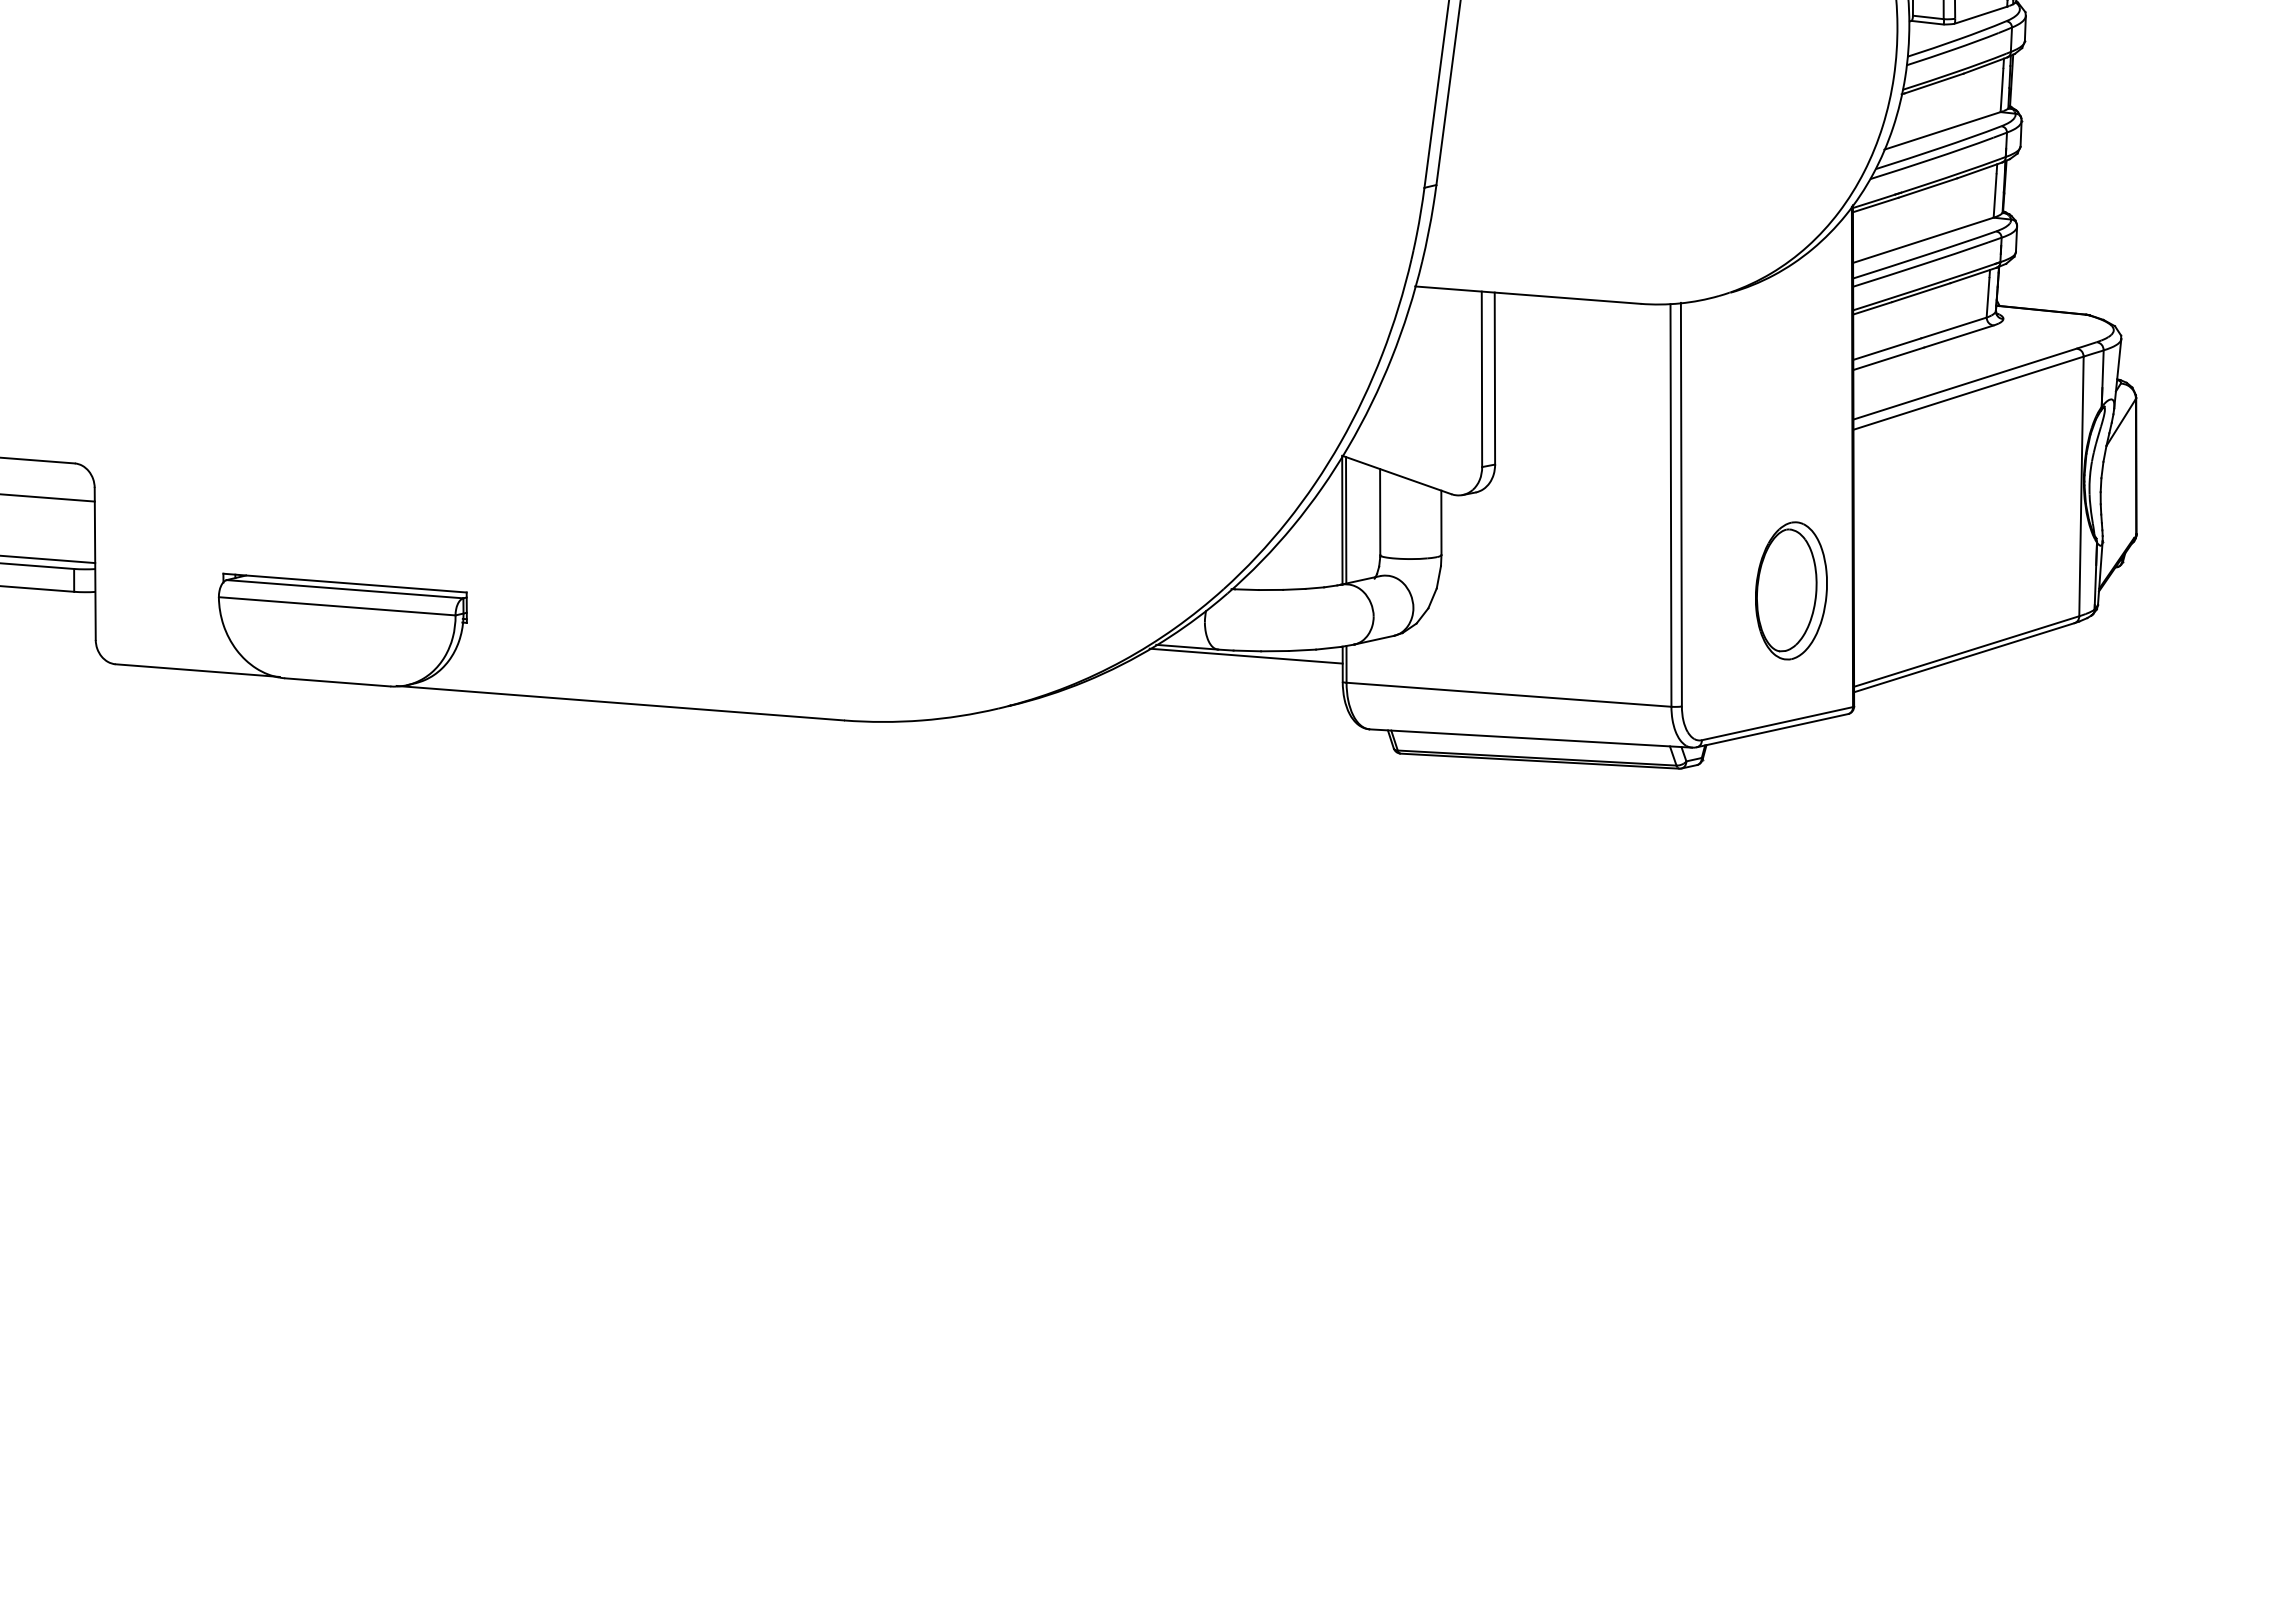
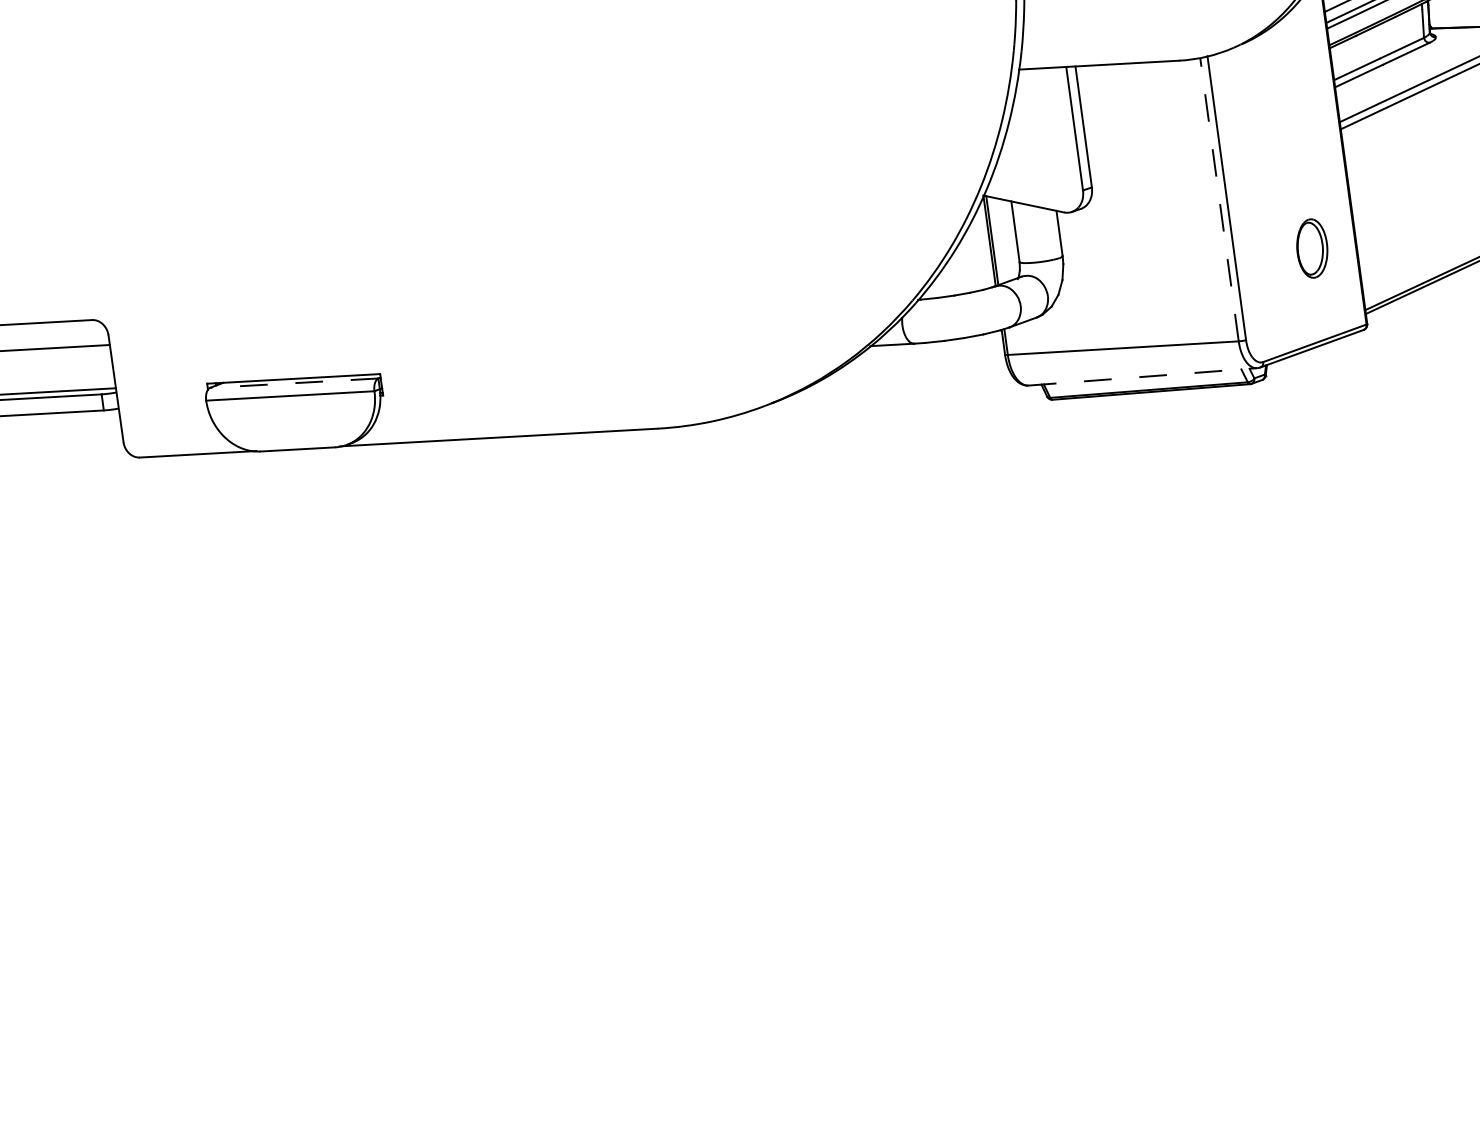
line: (1670, 504) -> (1219, 199), solid -> dashed
line: (345, 589) -> (294, 383), solid -> dashed
part: (1791, 590) -> (1312, 248), size x0.6
line: (1245, 655) -> (934, 345), removed
line: (1531, 738) -> (1143, 376), solid -> dashed

